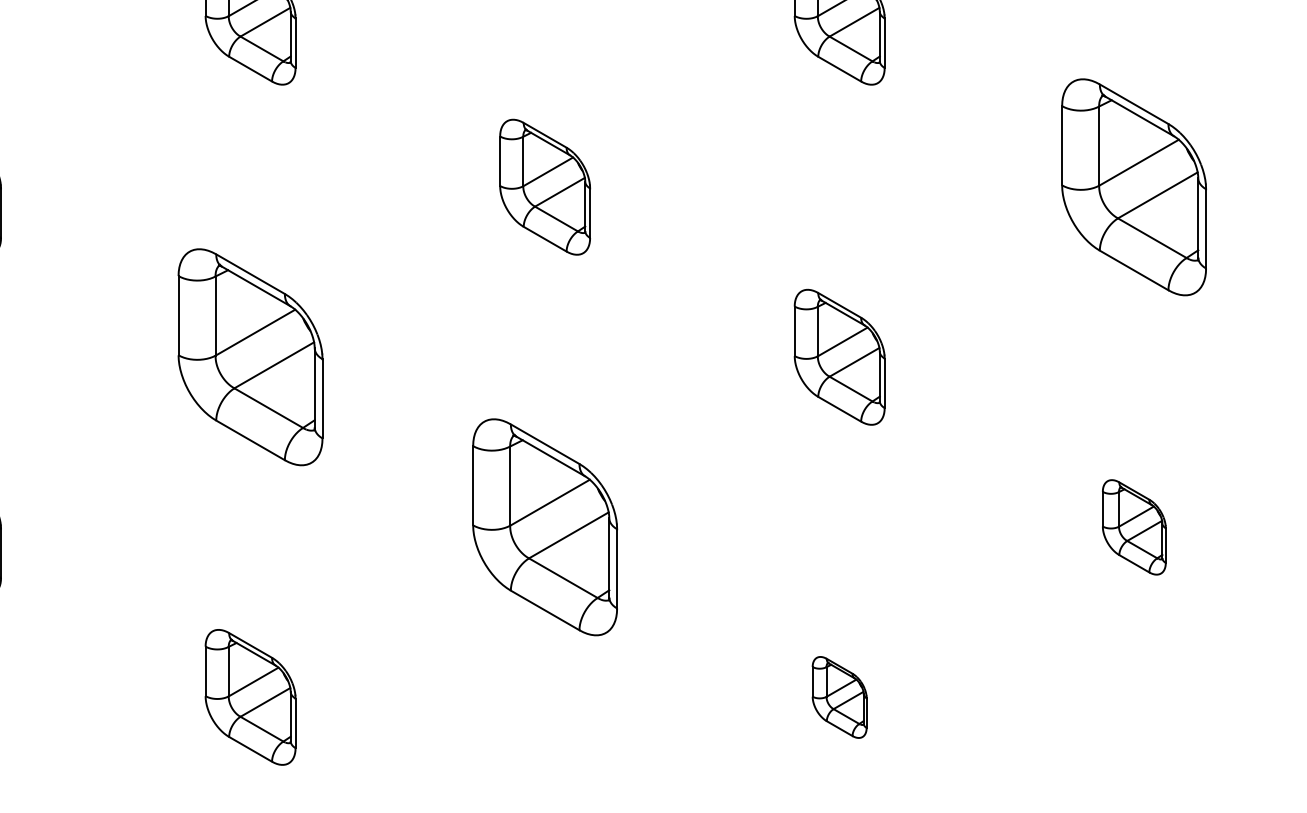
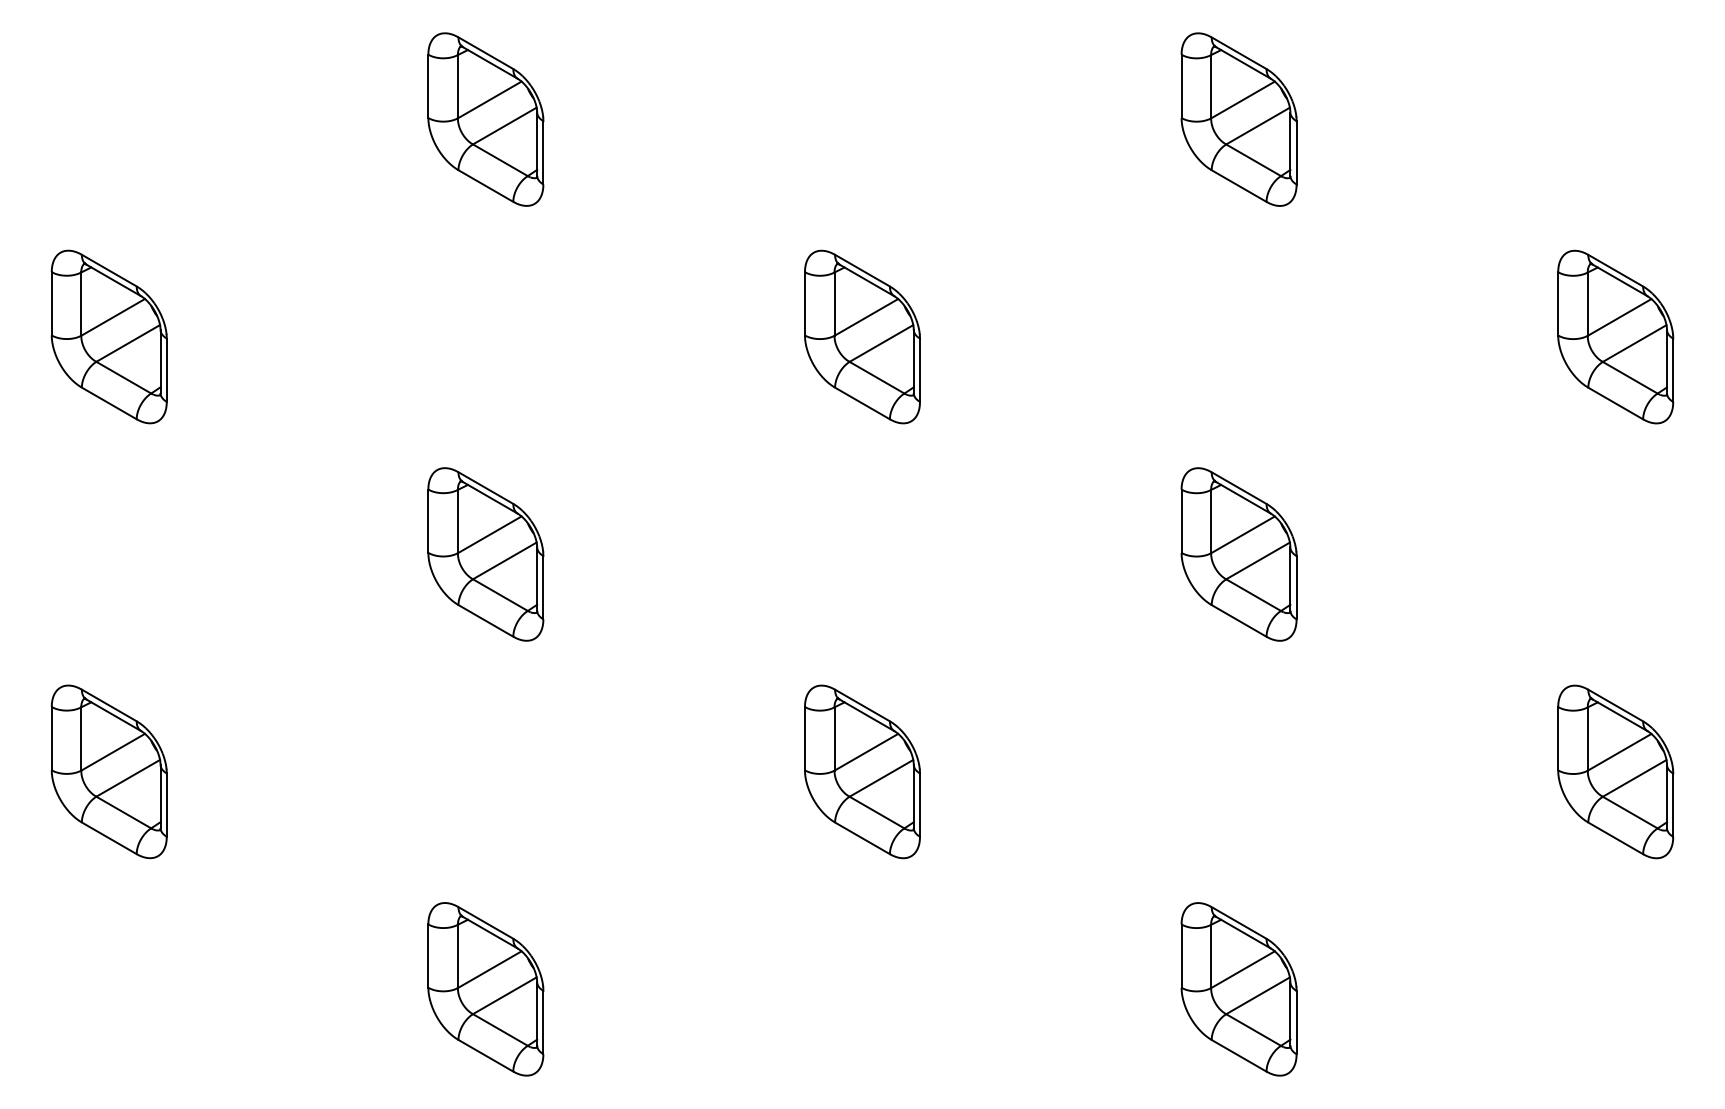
part: (1134, 186) -> (1615, 336), size x0.62
part: (250, 357) -> (485, 554), size x0.62
part: (545, 527) -> (862, 771), size x0.62
part: (1134, 527) -> (1615, 771), size x1.43
part: (839, 697) -> (1238, 989), size x1.67

